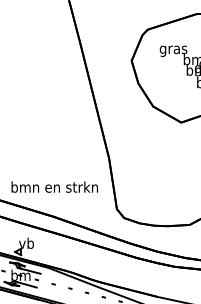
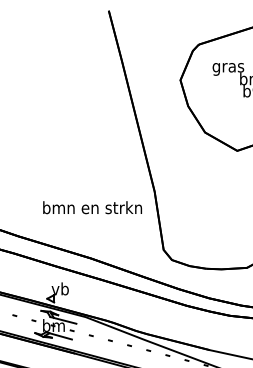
text: (54, 186) -> (92, 207), moved

